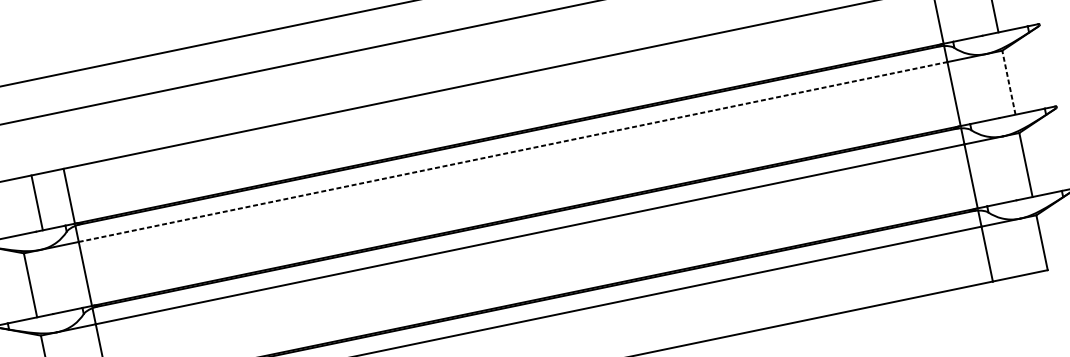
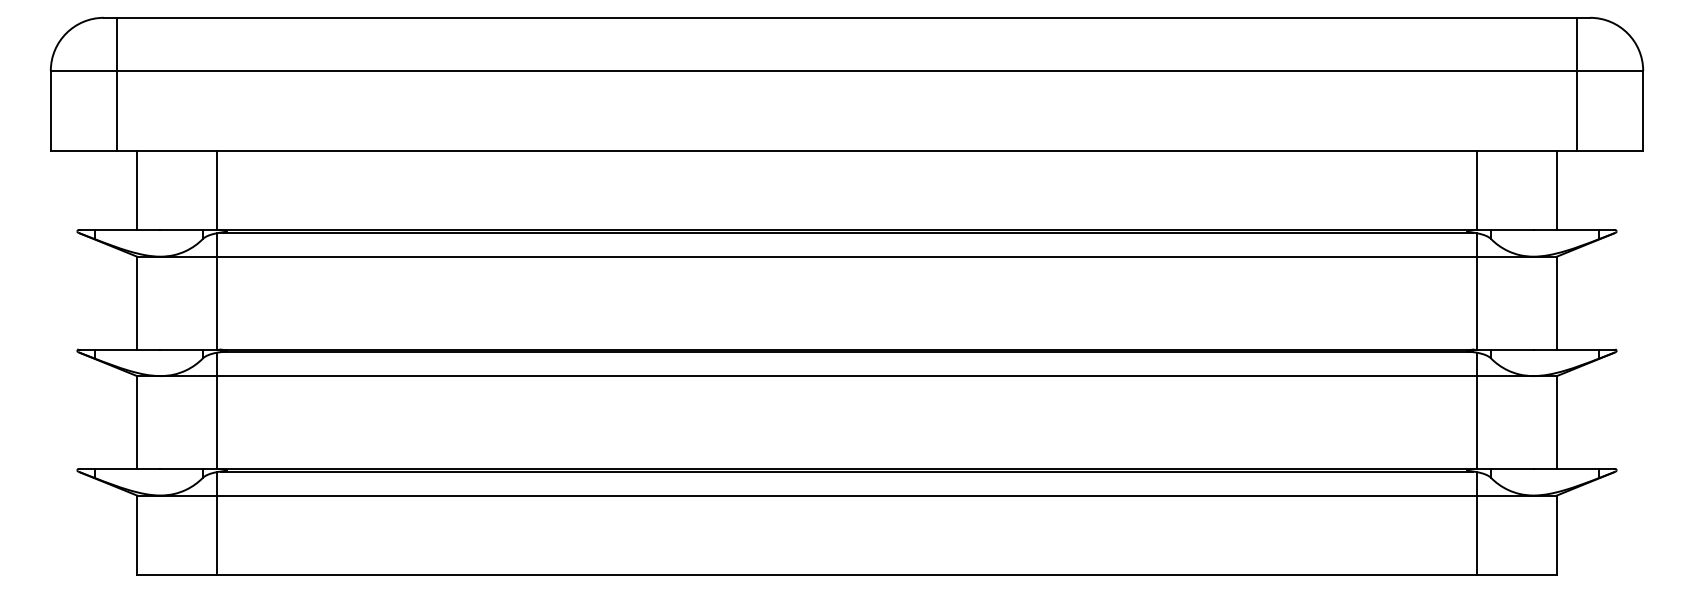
line: (1008, 82) -> (1556, 302), dashed -> solid
line: (513, 151) -> (847, 256), dashed -> solid
line: (37, 202) -> (137, 190), moved

